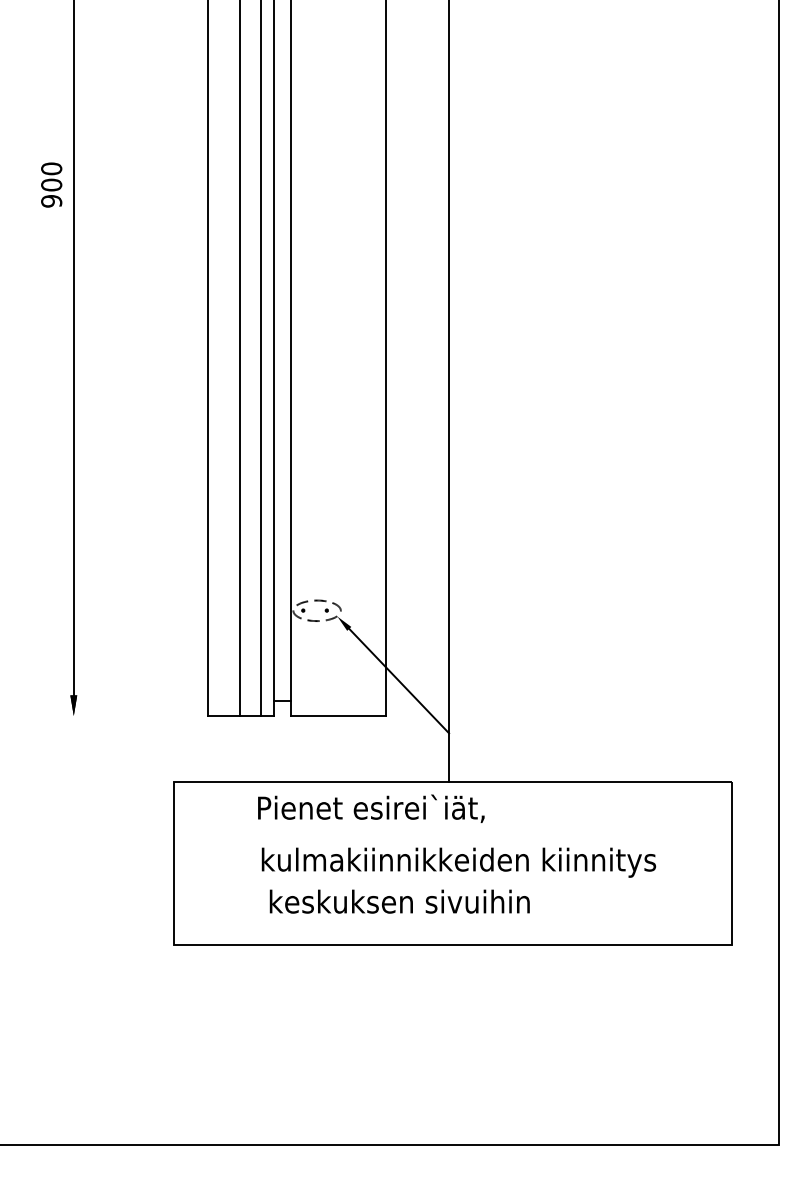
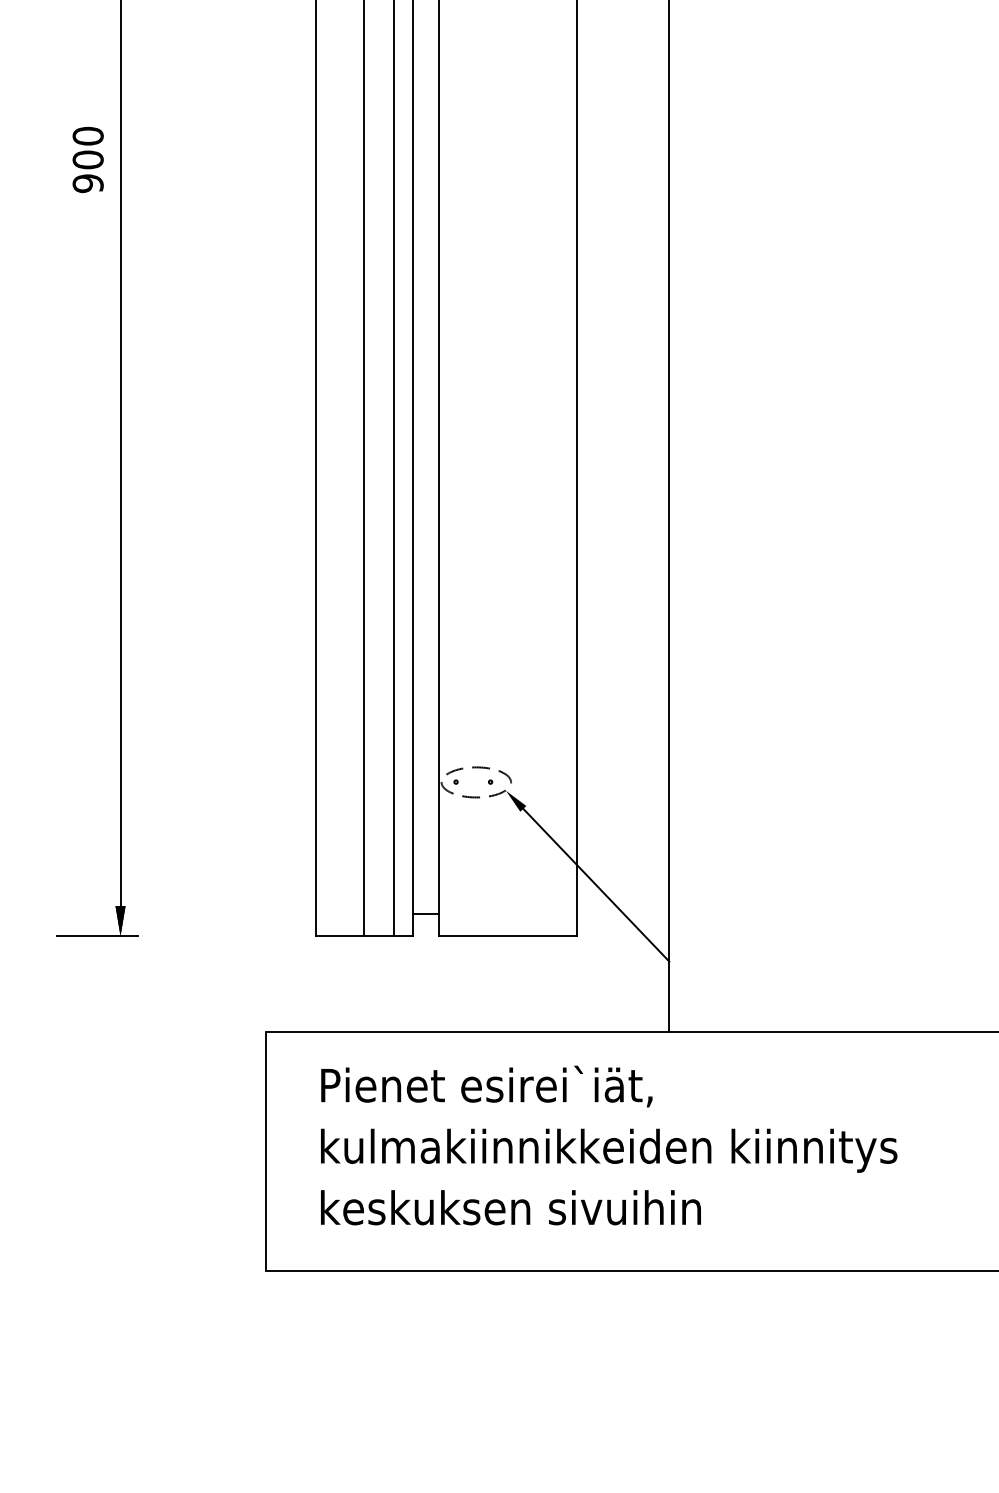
line: (57, 716) -> (96, 936), added
text: (371, 808) -> (487, 1086), moved
text: (458, 862) -> (608, 1150), moved
text: (399, 901) -> (510, 1207), moved

